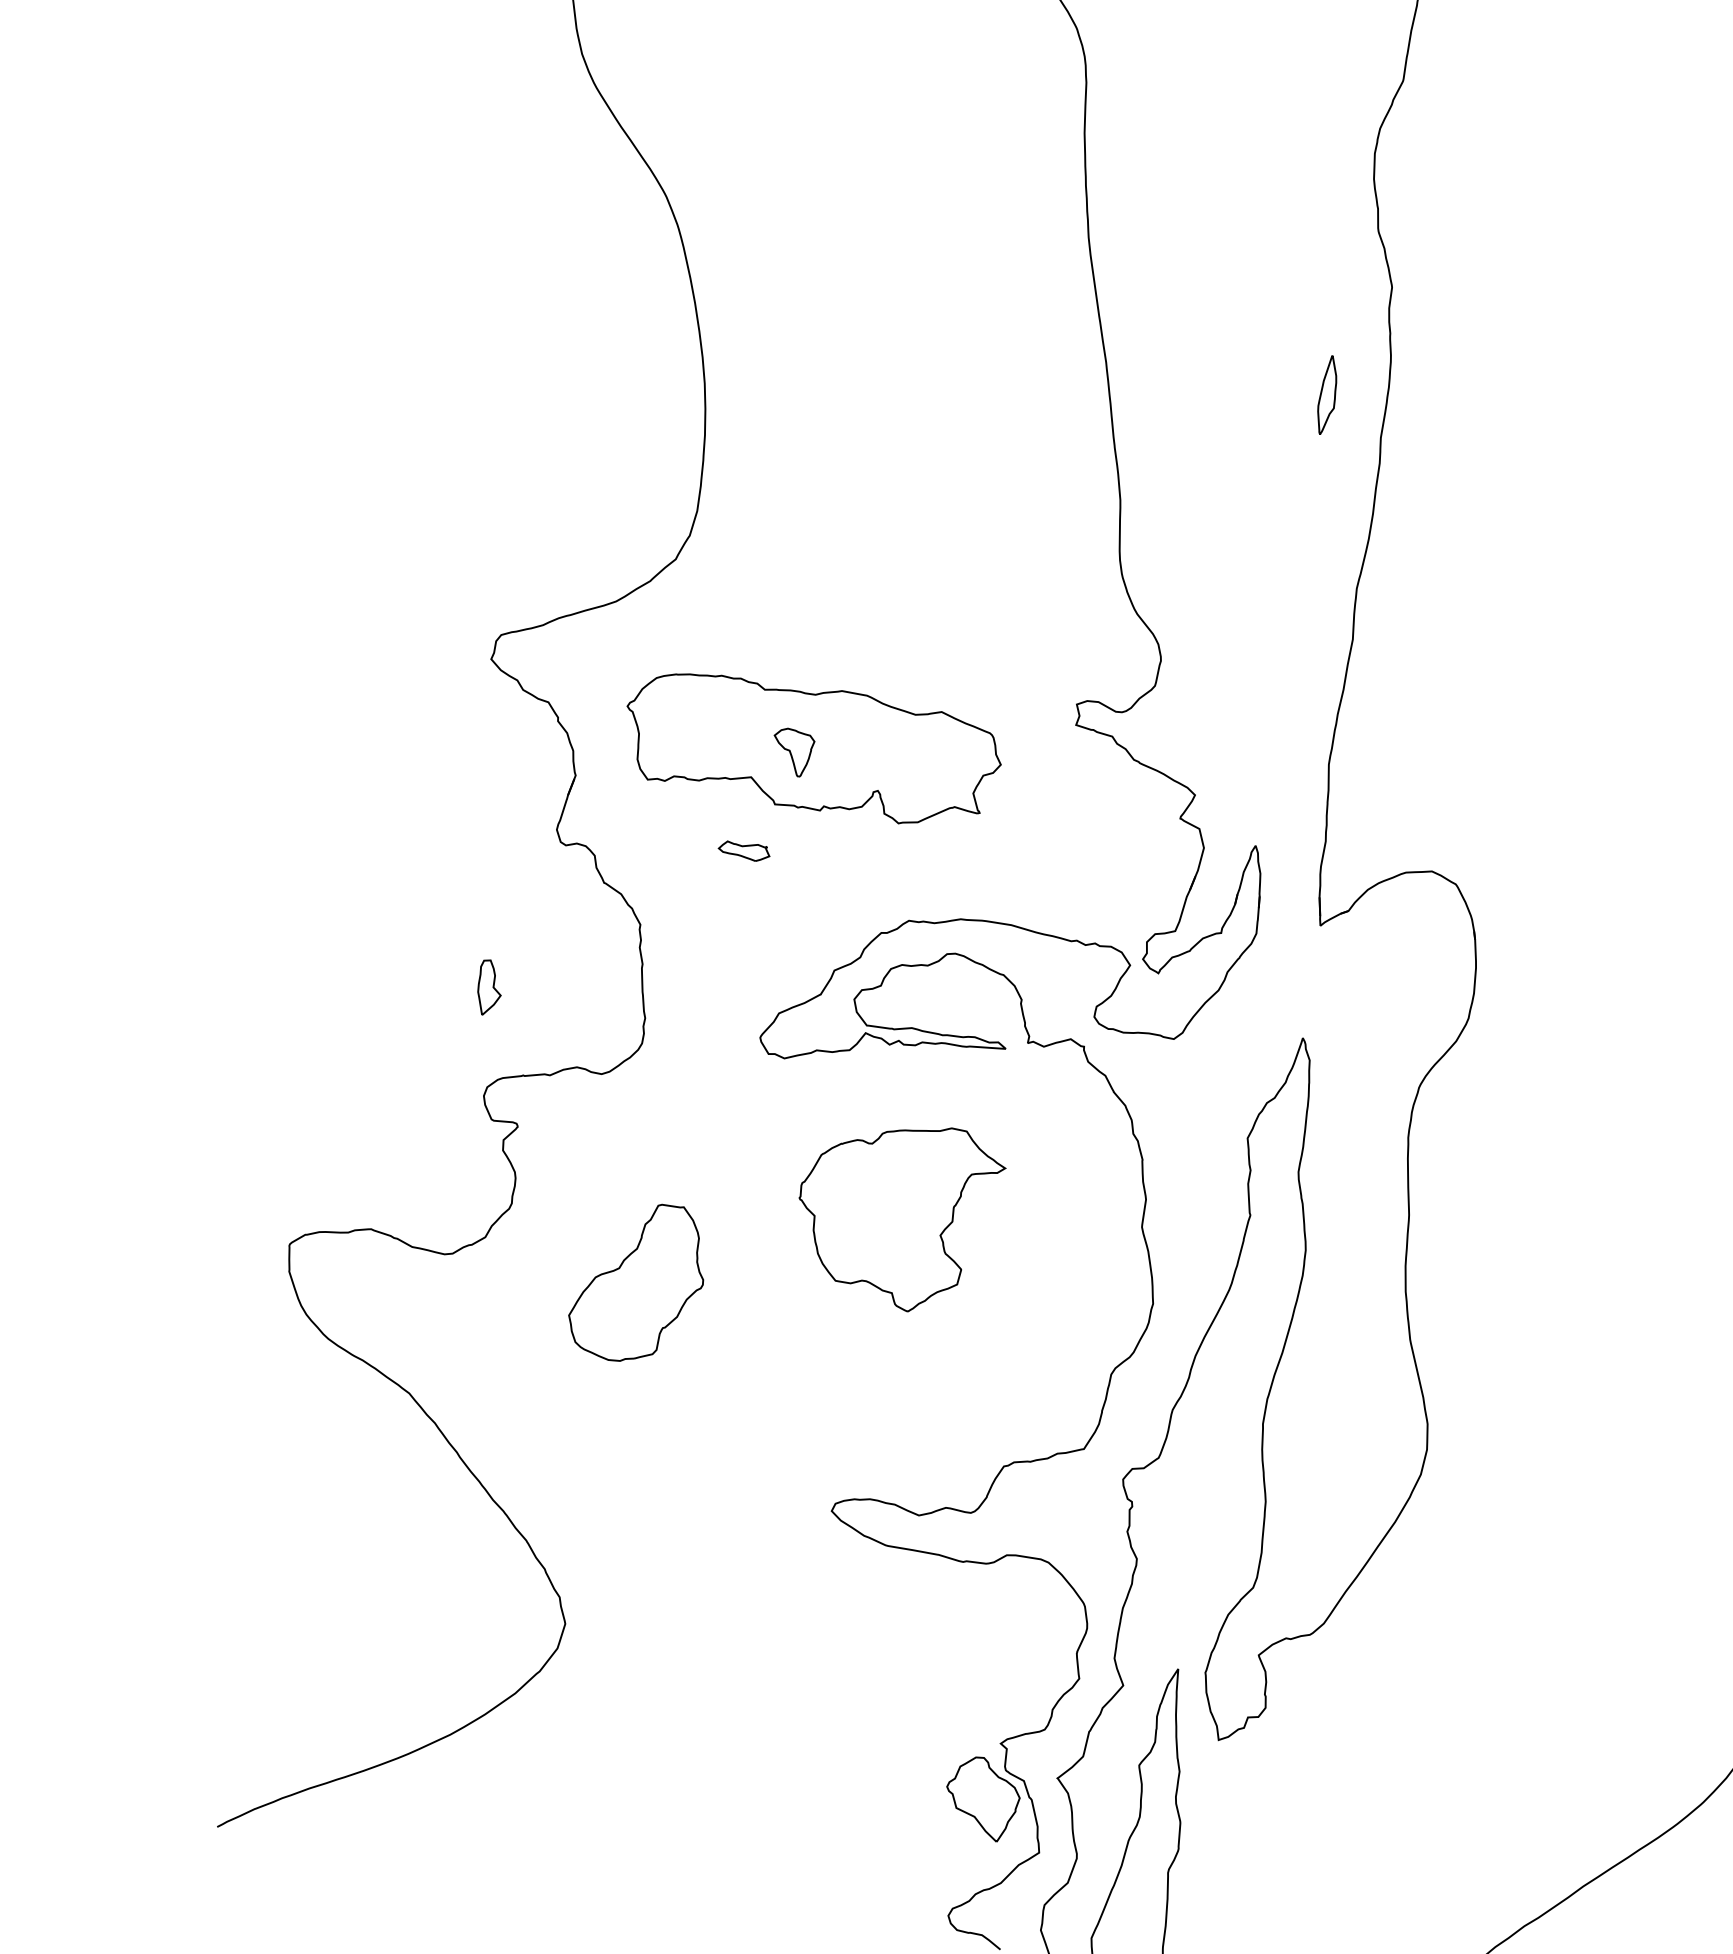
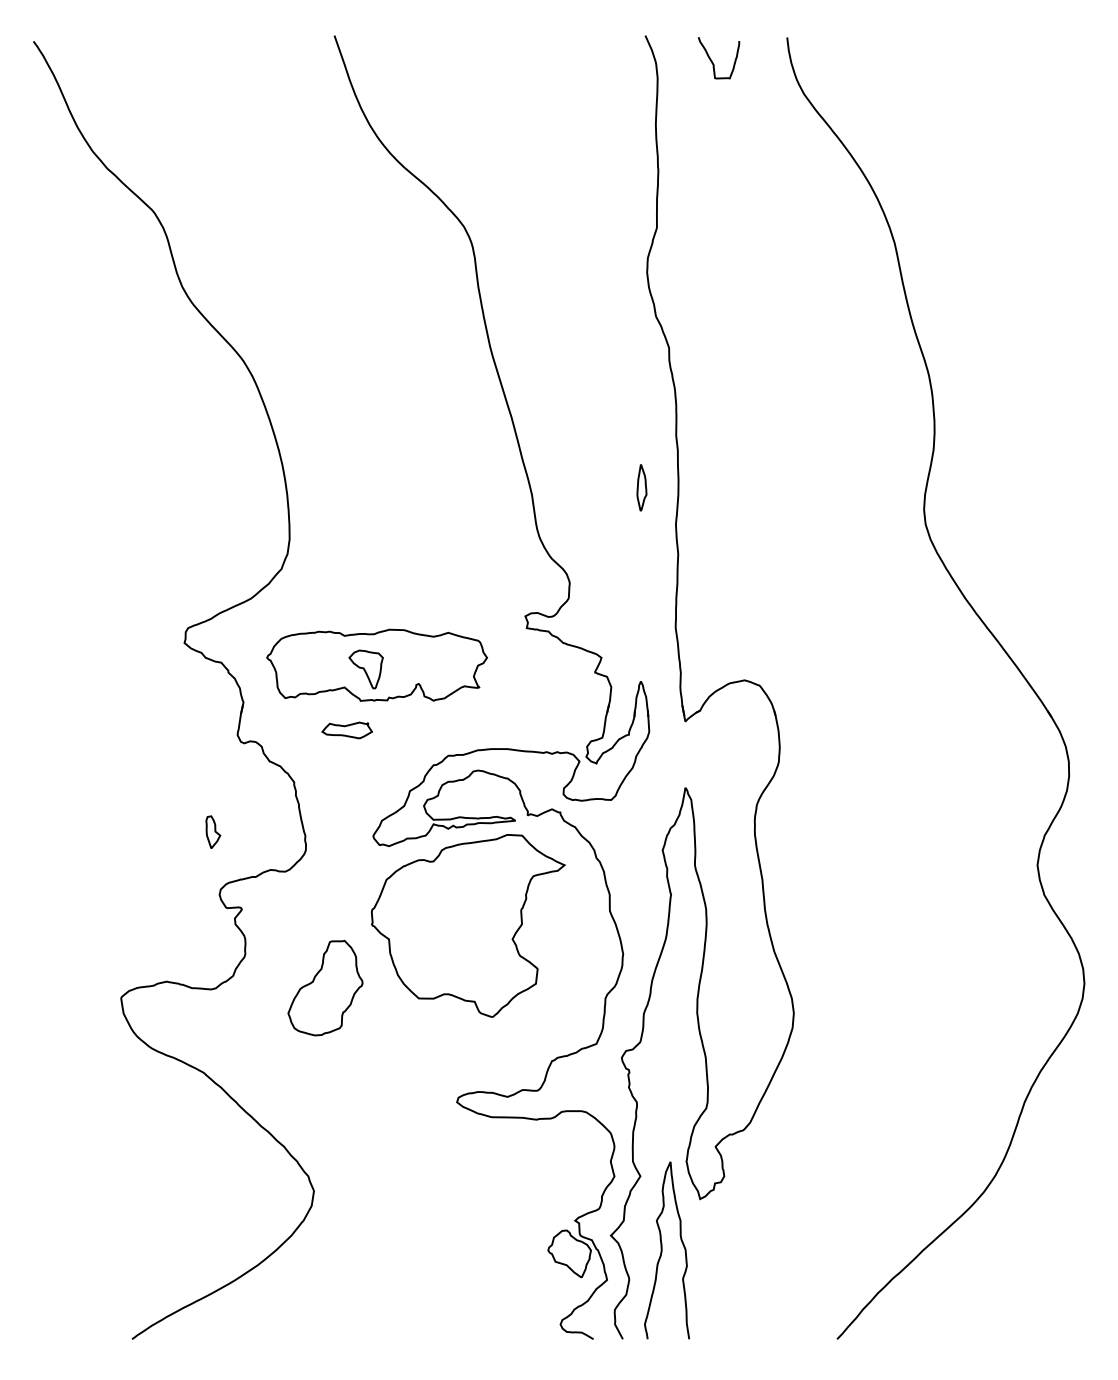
part: (1327, 394) -> (641, 487), moved
part: (791, 752) -> (365, 669), size x1.43
part: (744, 851) -> (347, 730), size x1.67
part: (896, 1213) -> (467, 925), size x1.67

